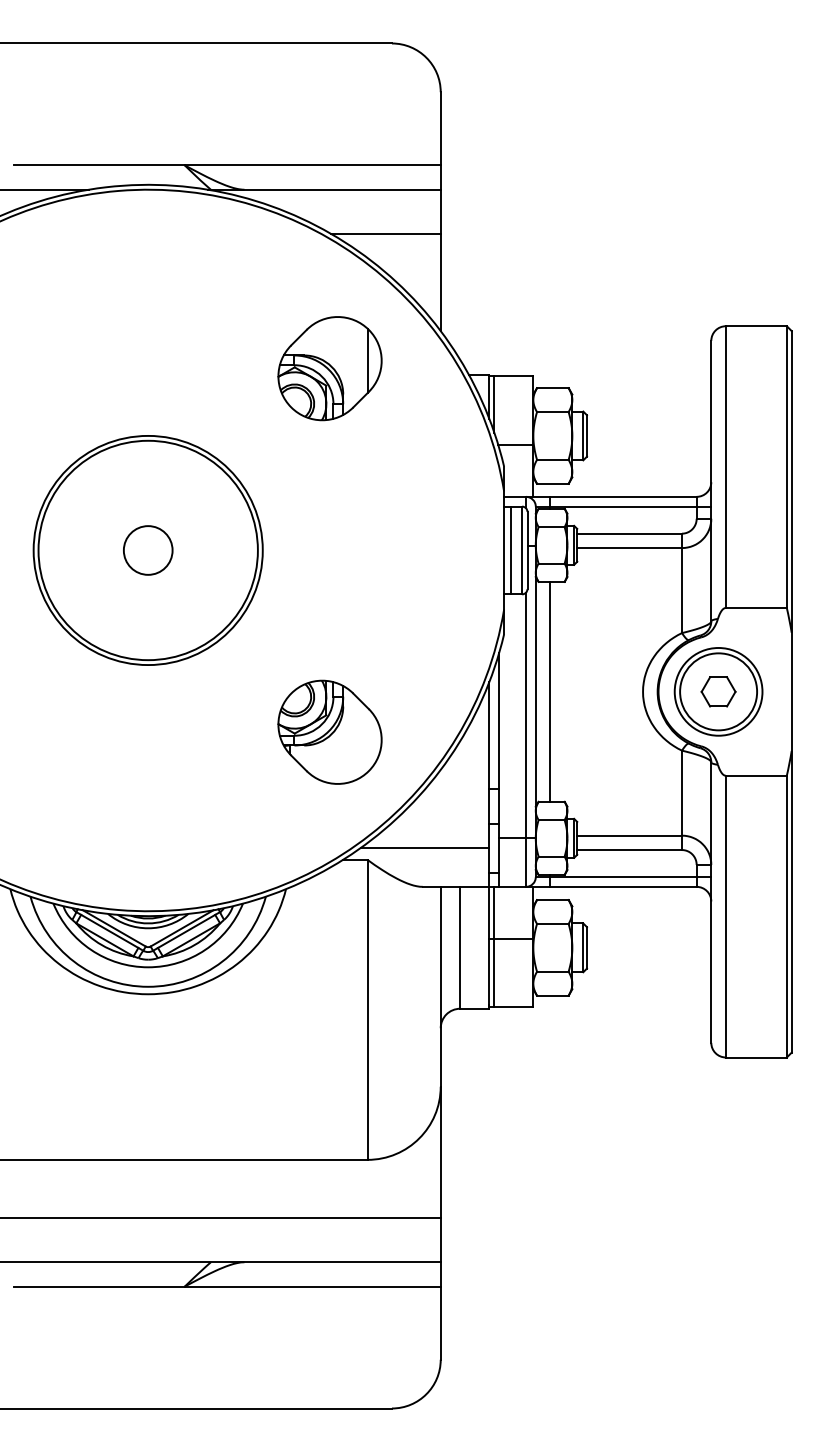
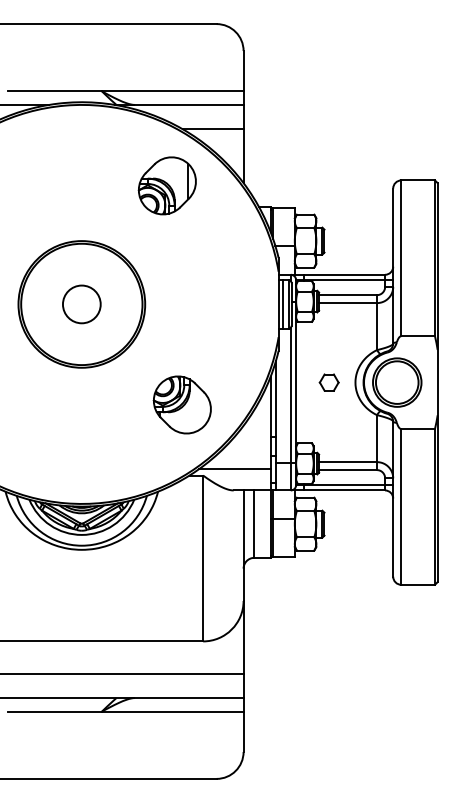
part: (328, 367) -> (166, 185), moved
circle: (147, 548) -> (81, 303), size x1.4
line: (550, 691) -> (304, 382), removed
part: (717, 691) -> (328, 382), moved

